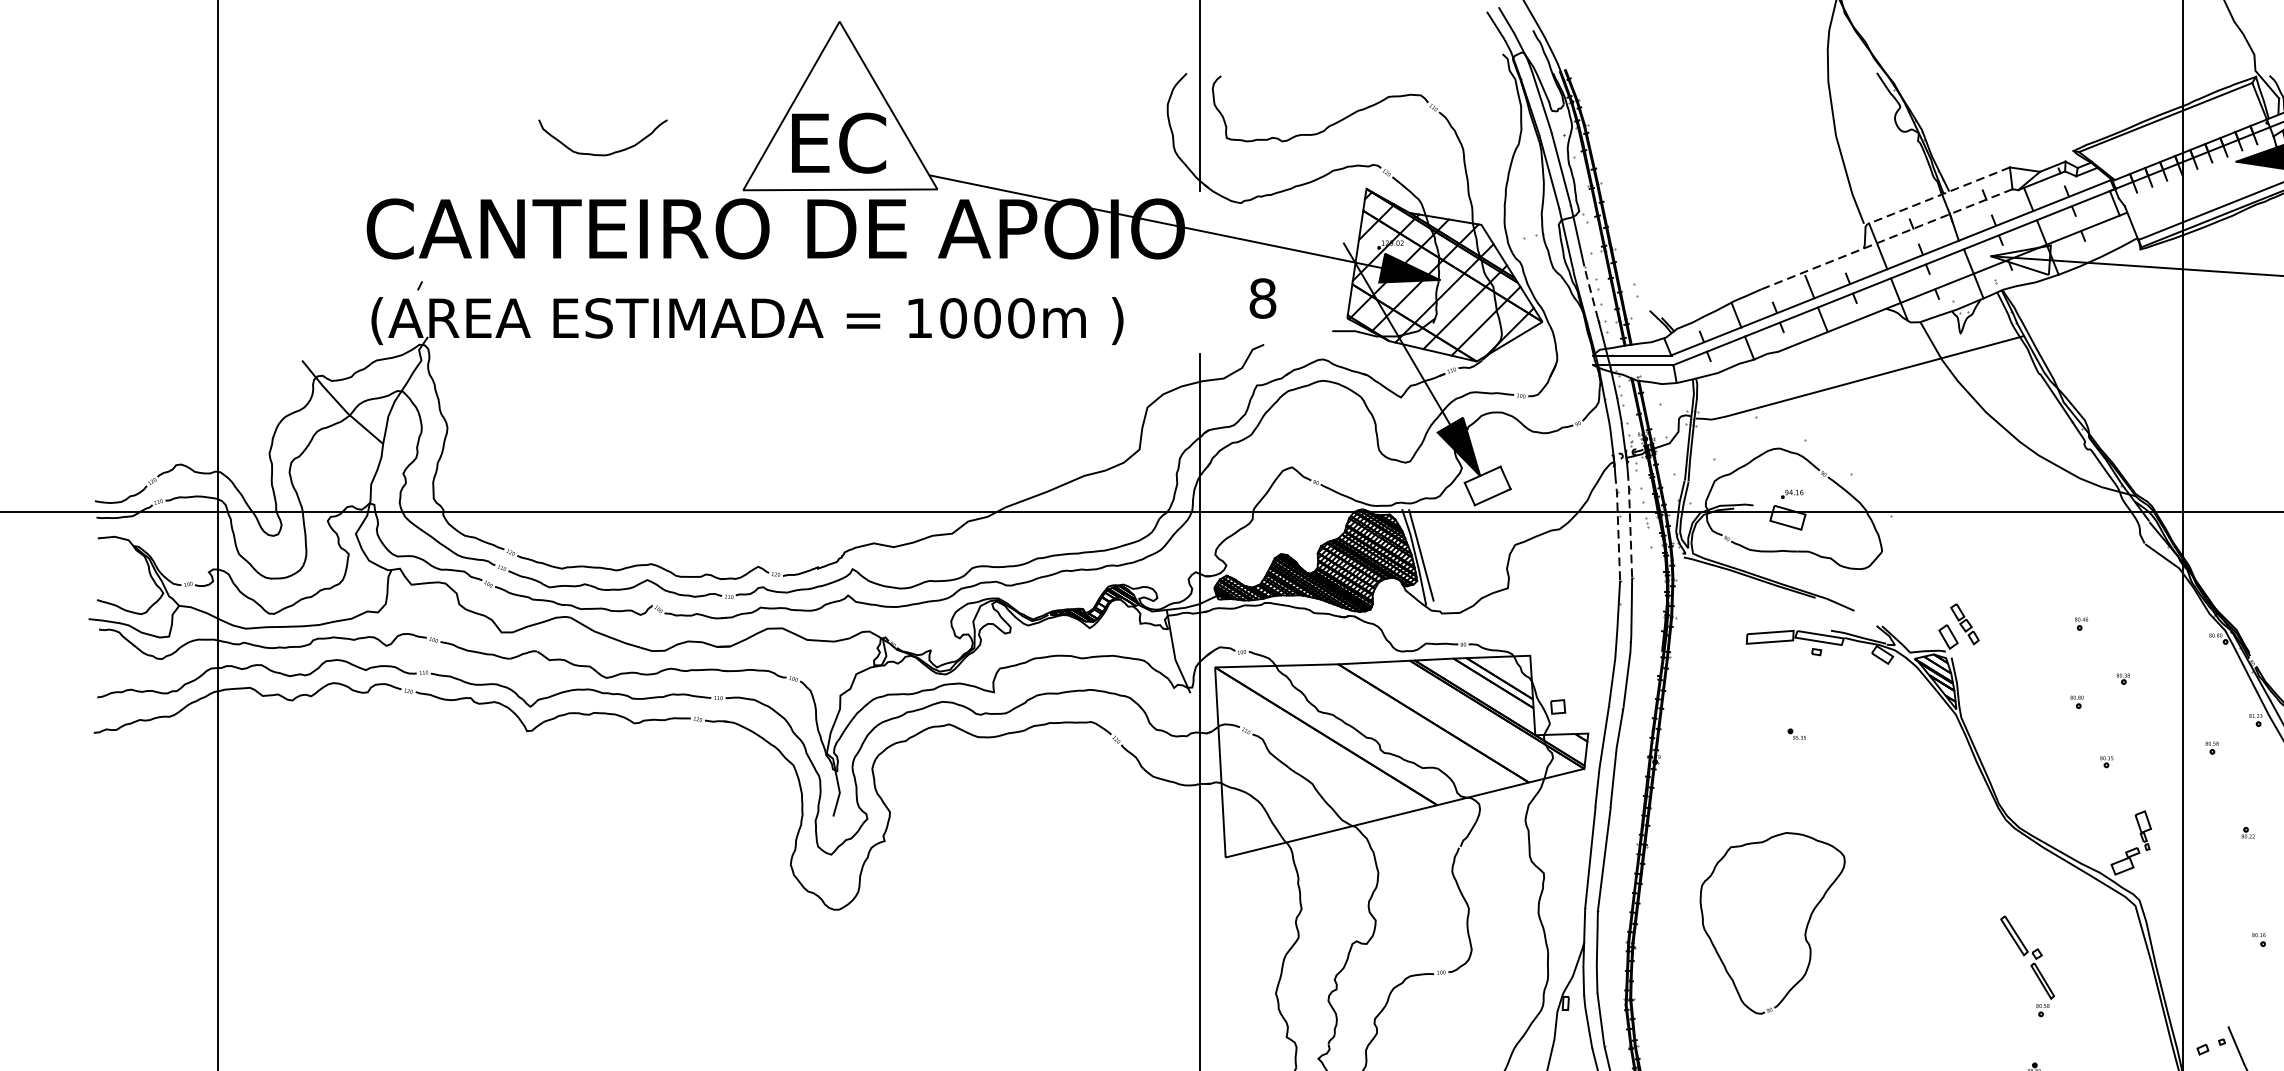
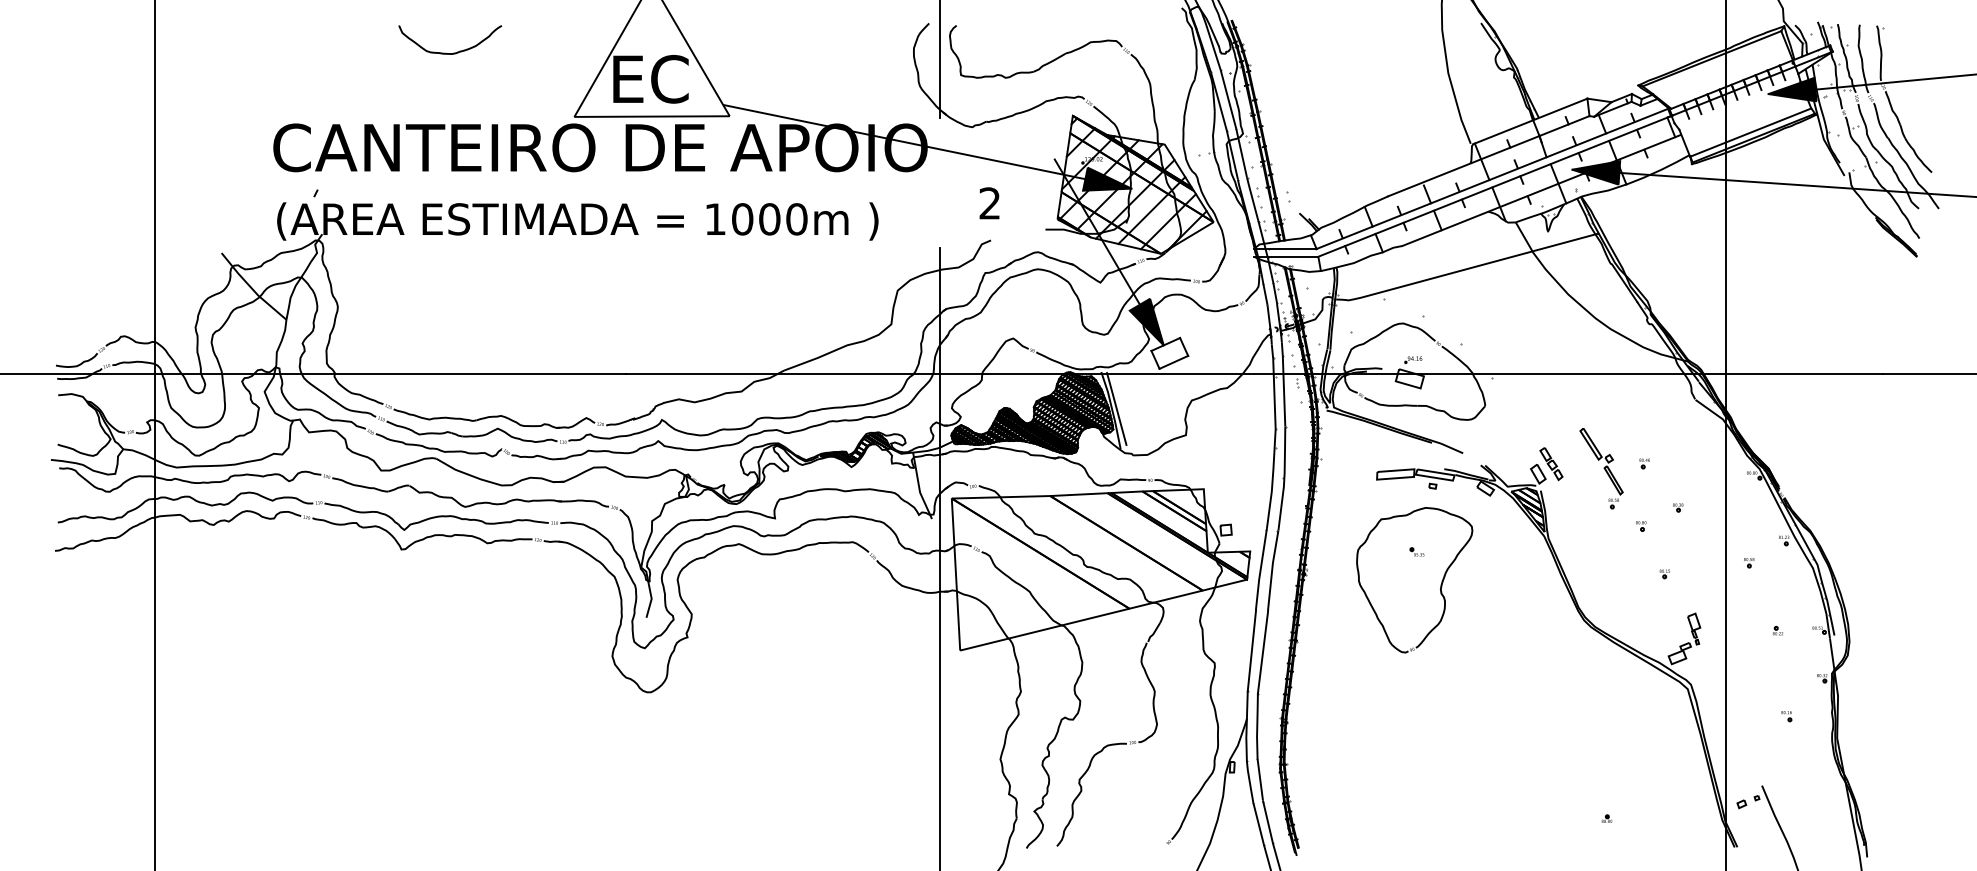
curve: (607, 153) -> (453, 52), moved
line: (1937, 195) -> (1529, 121), dashed -> solid
line: (1886, 239) -> (1488, 156), dashed -> solid
fill: (2021, 259) -> (1596, 172), added
line: (1591, 292) -> (1252, 198), dashed -> solid
text: (1262, 298) -> (989, 203), 8 -> 2
line: (1629, 523) -> (1283, 383), dashed -> solid
line: (1618, 527) -> (1274, 386), dashed -> solid
part: (1804, 928) -> (1440, 584), moved
part: (2027, 966) -> (1601, 468), moved

